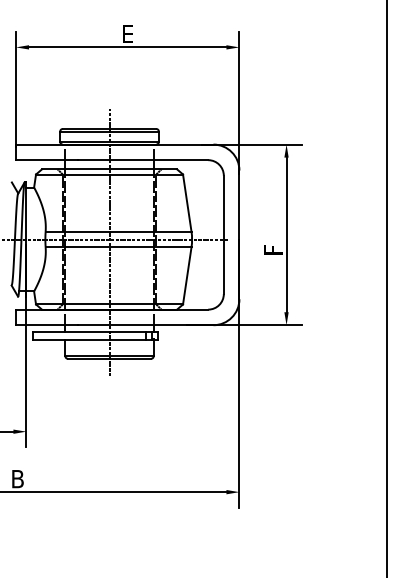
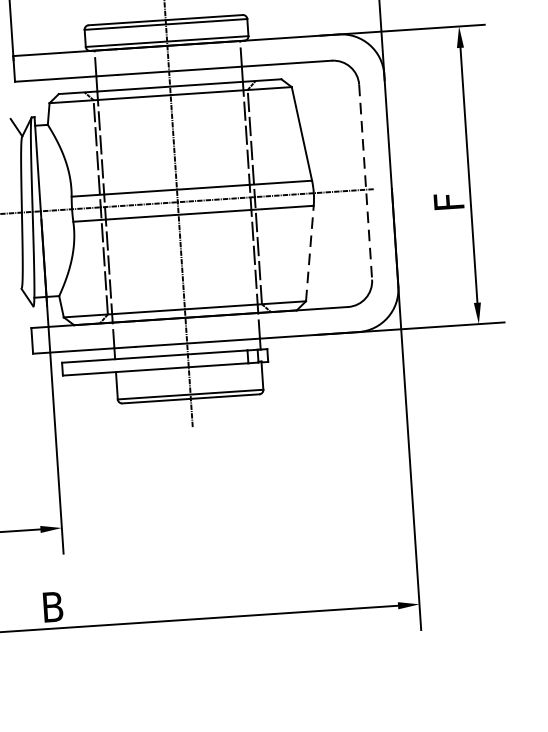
line: (223, 235) -> (365, 183), solid -> dashed
line: (187, 275) -> (310, 253), solid -> dashed

